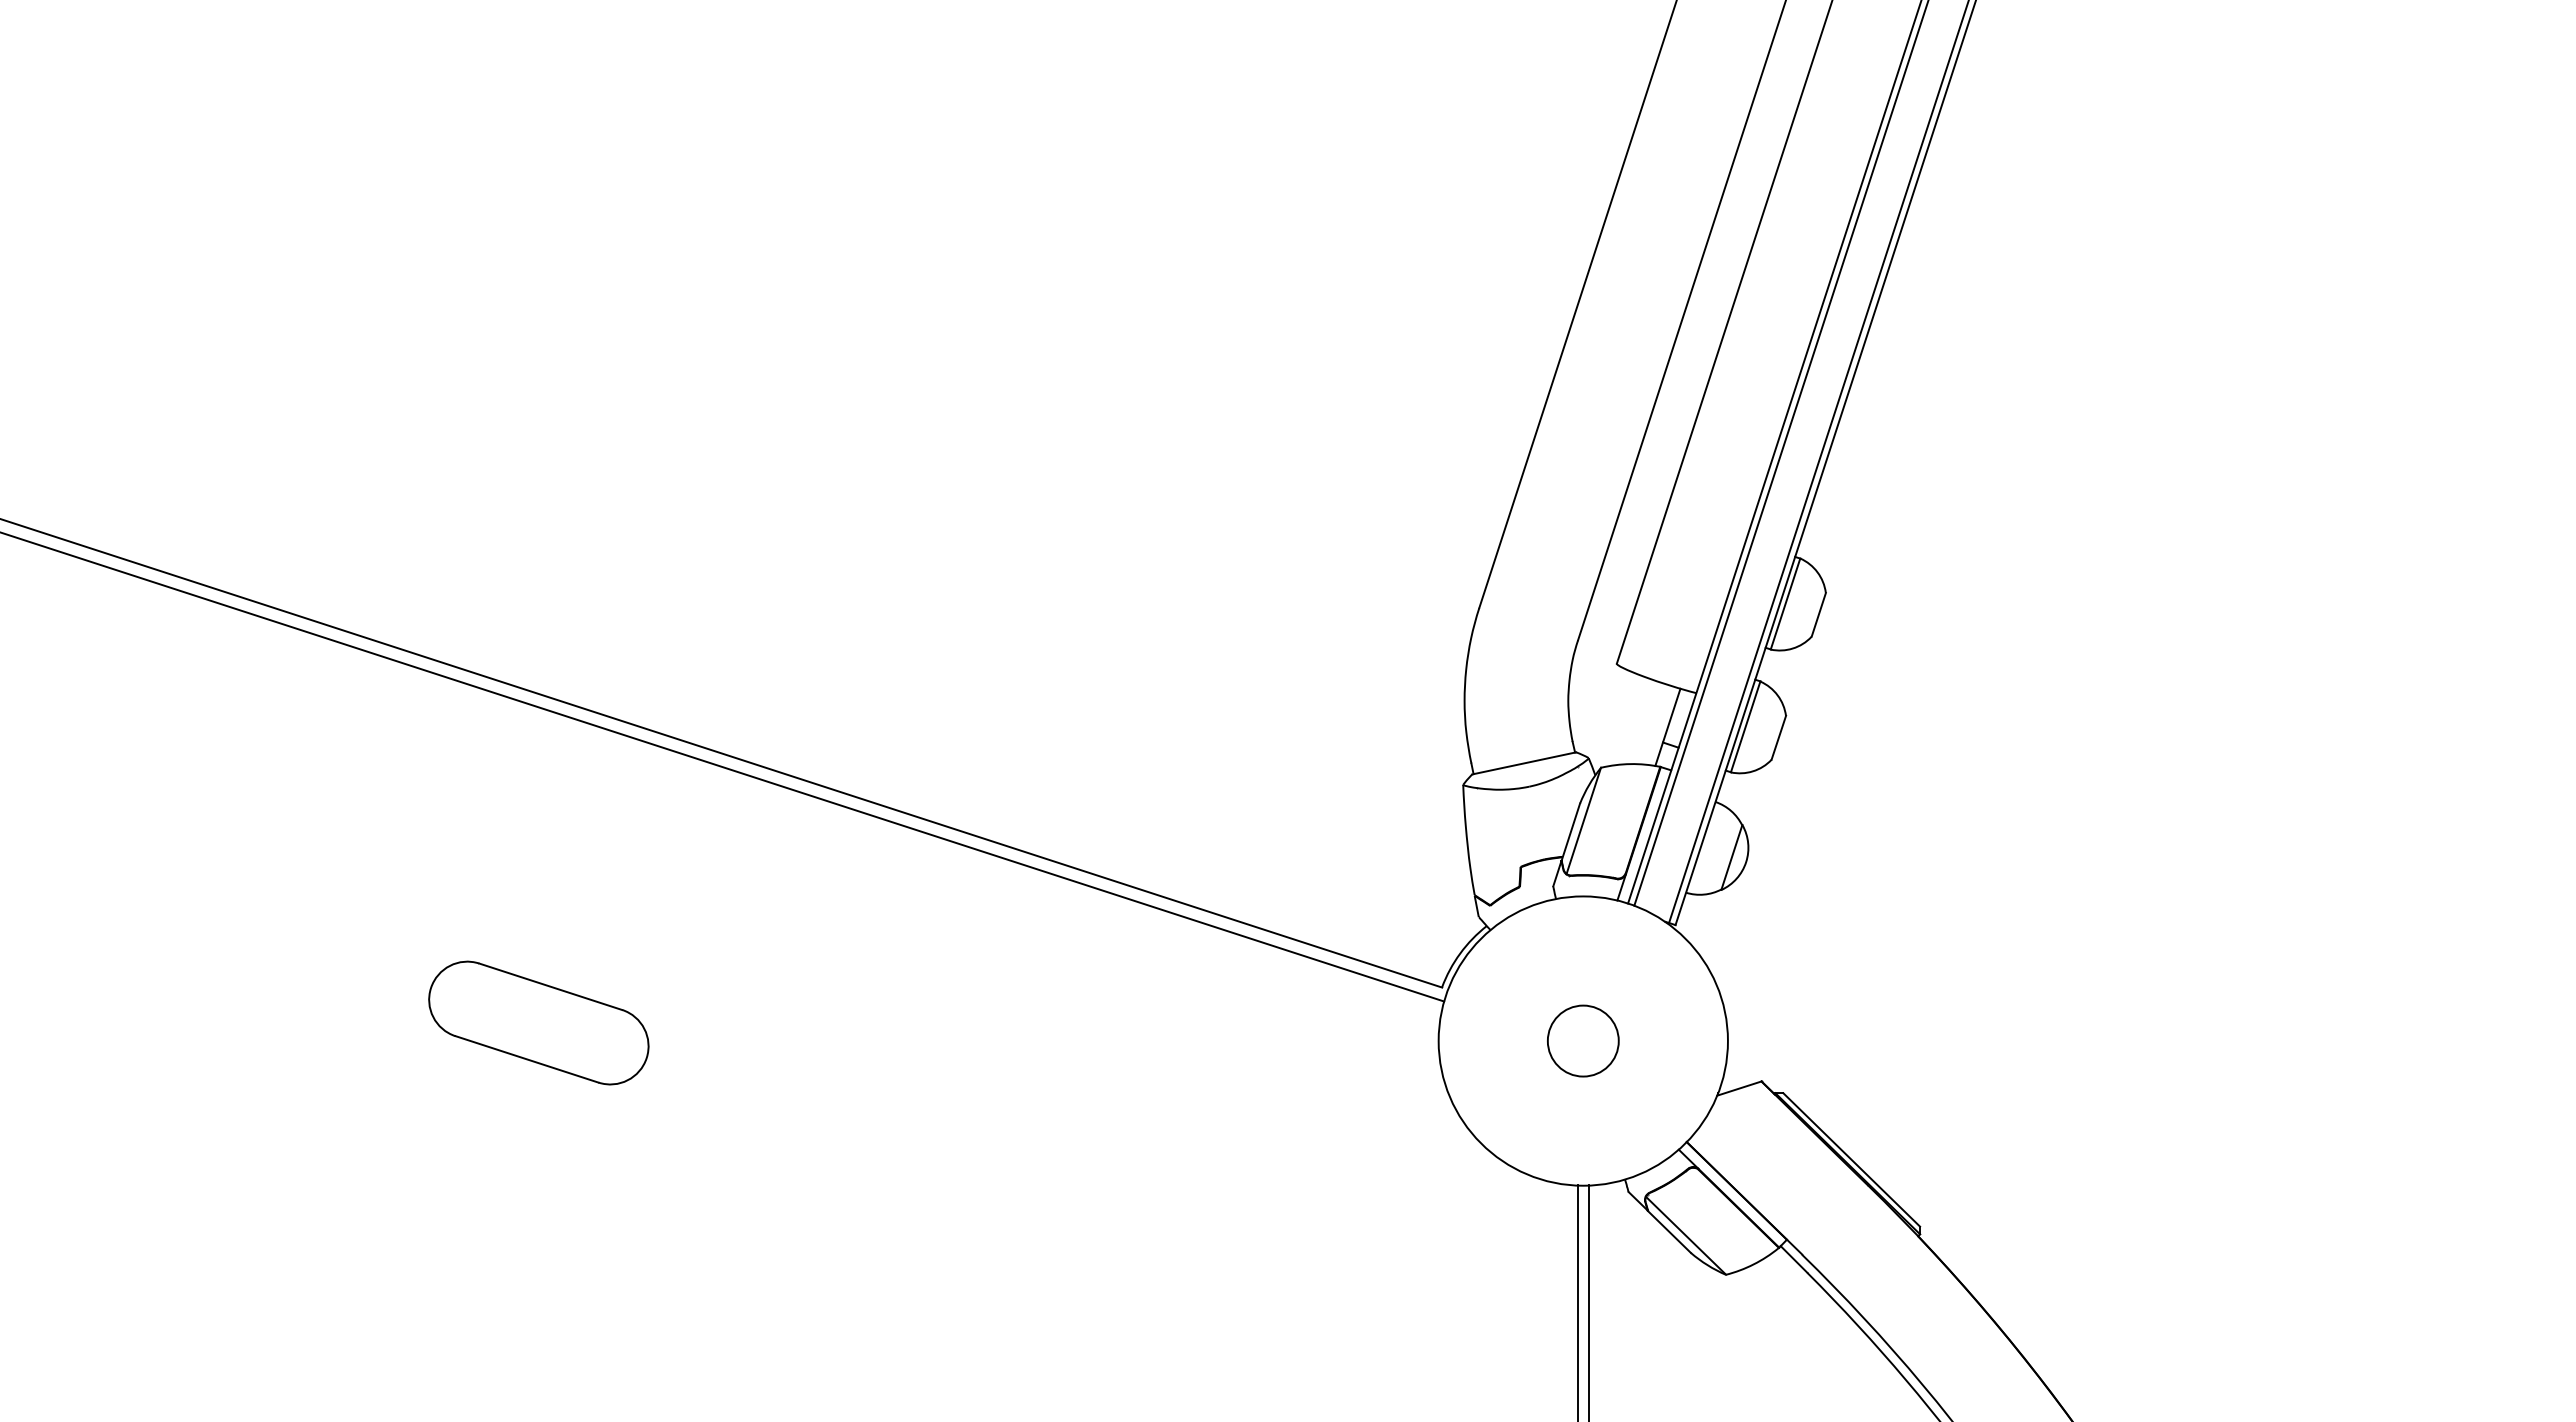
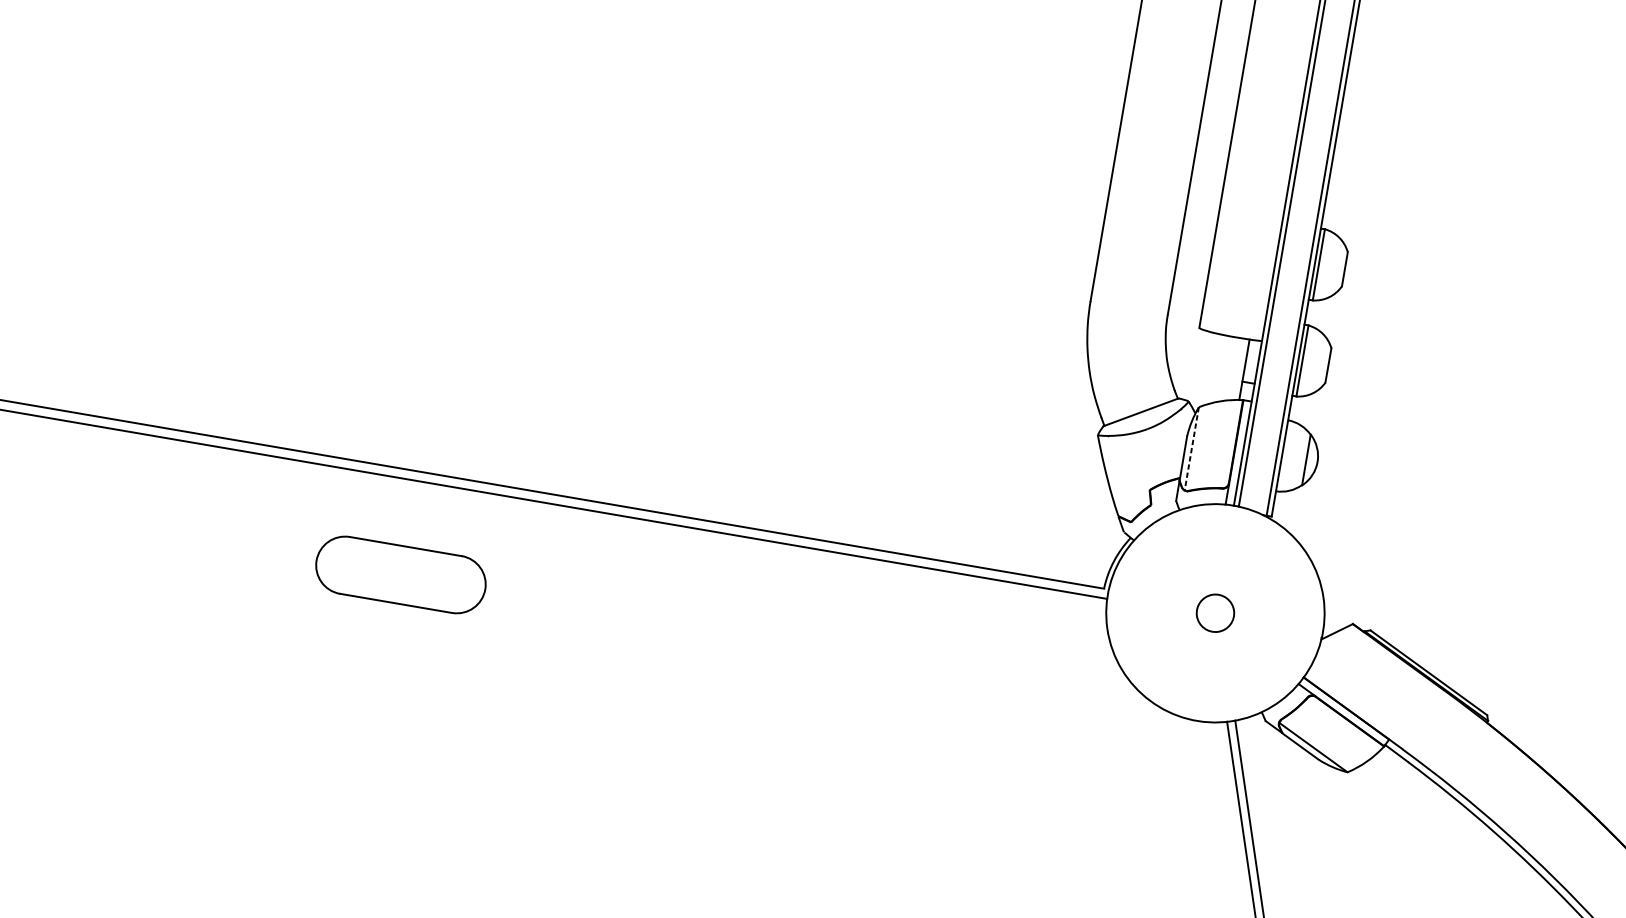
line: (1583, 820) -> (1191, 448), solid -> dashed
part: (538, 1022) -> (400, 574), moved
circle: (1583, 1040) -> (1215, 612), size x0.7

